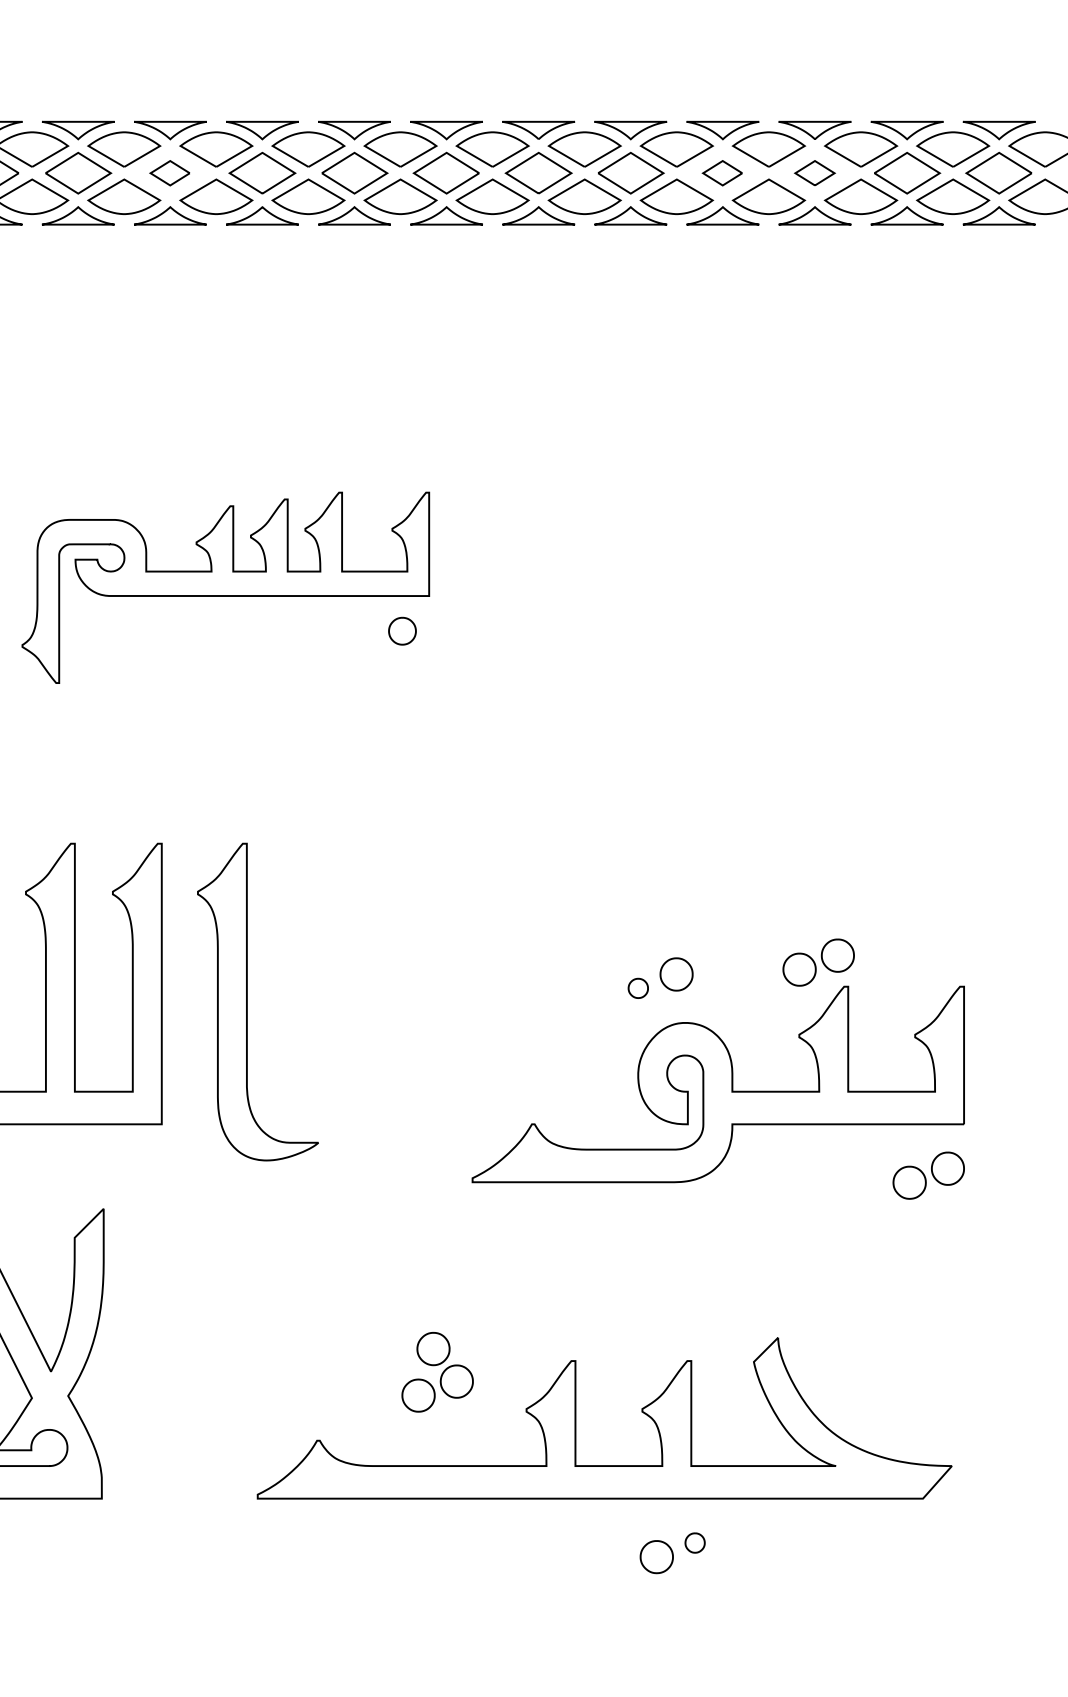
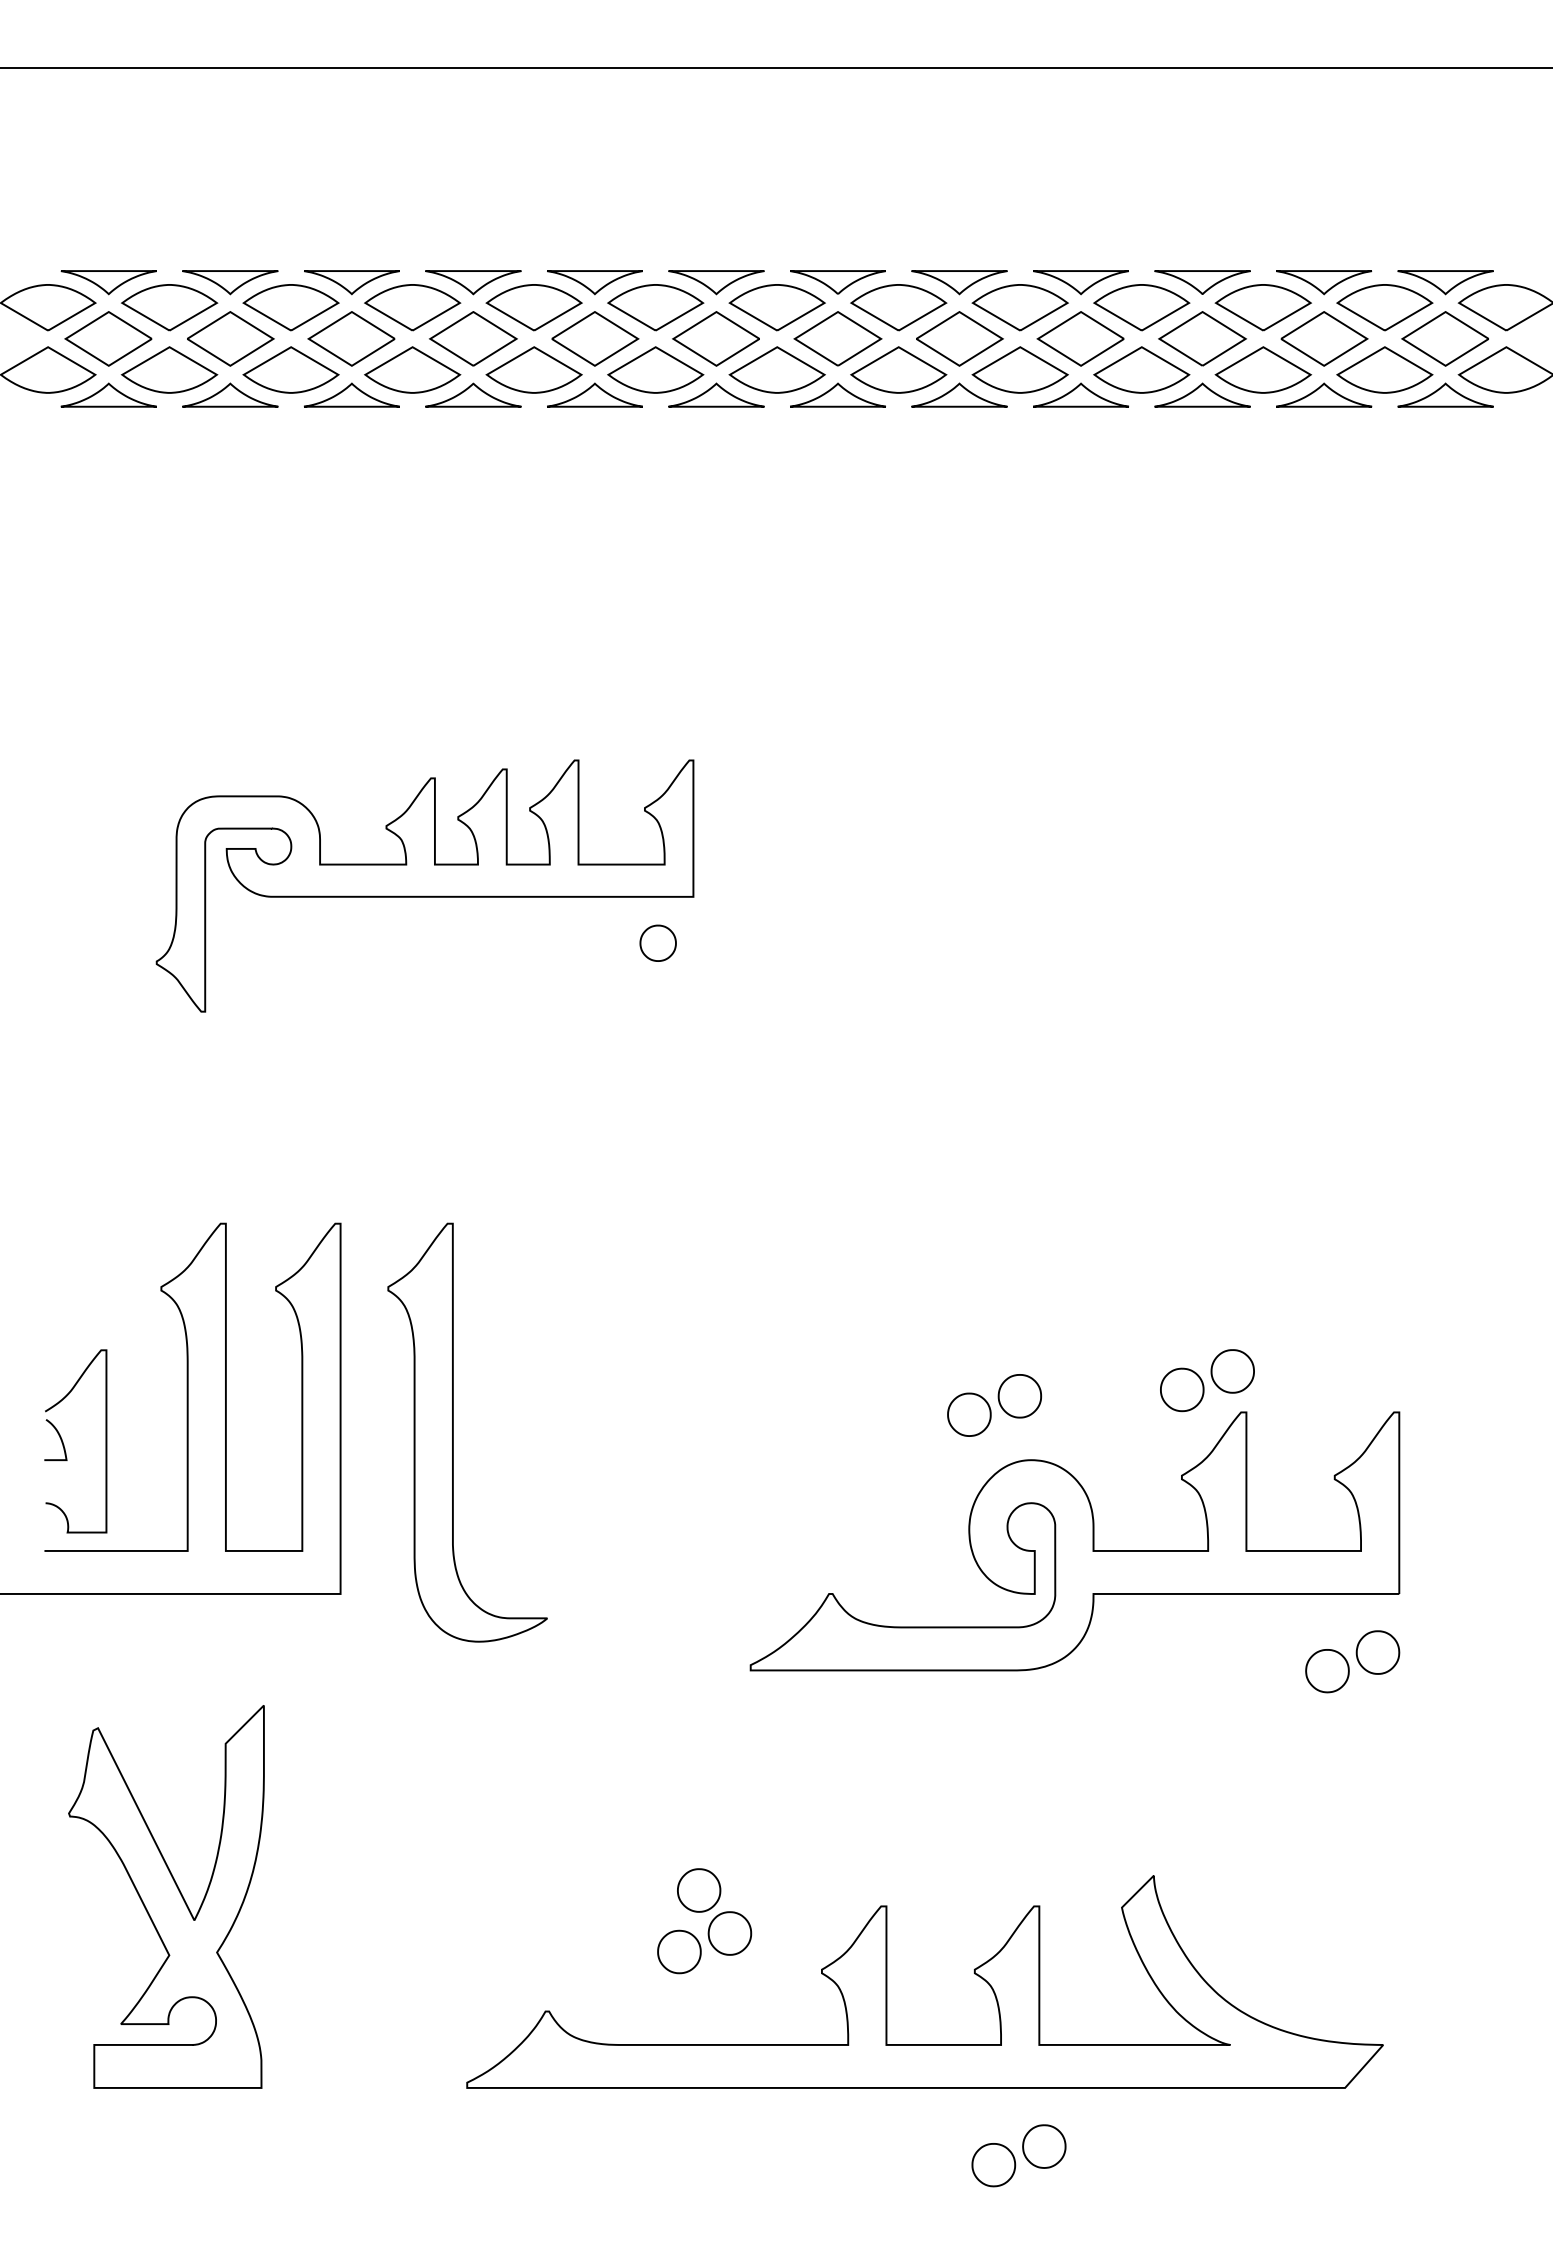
part: (170, 172) -> (351, 338), size x1.67
part: (722, 172) -> (1080, 338), size x1.67
part: (814, 172) -> (1202, 338), size x1.67
part: (638, 988) -> (969, 1414), size x1.67
part: (695, 1543) -> (1044, 2146), size x1.67

